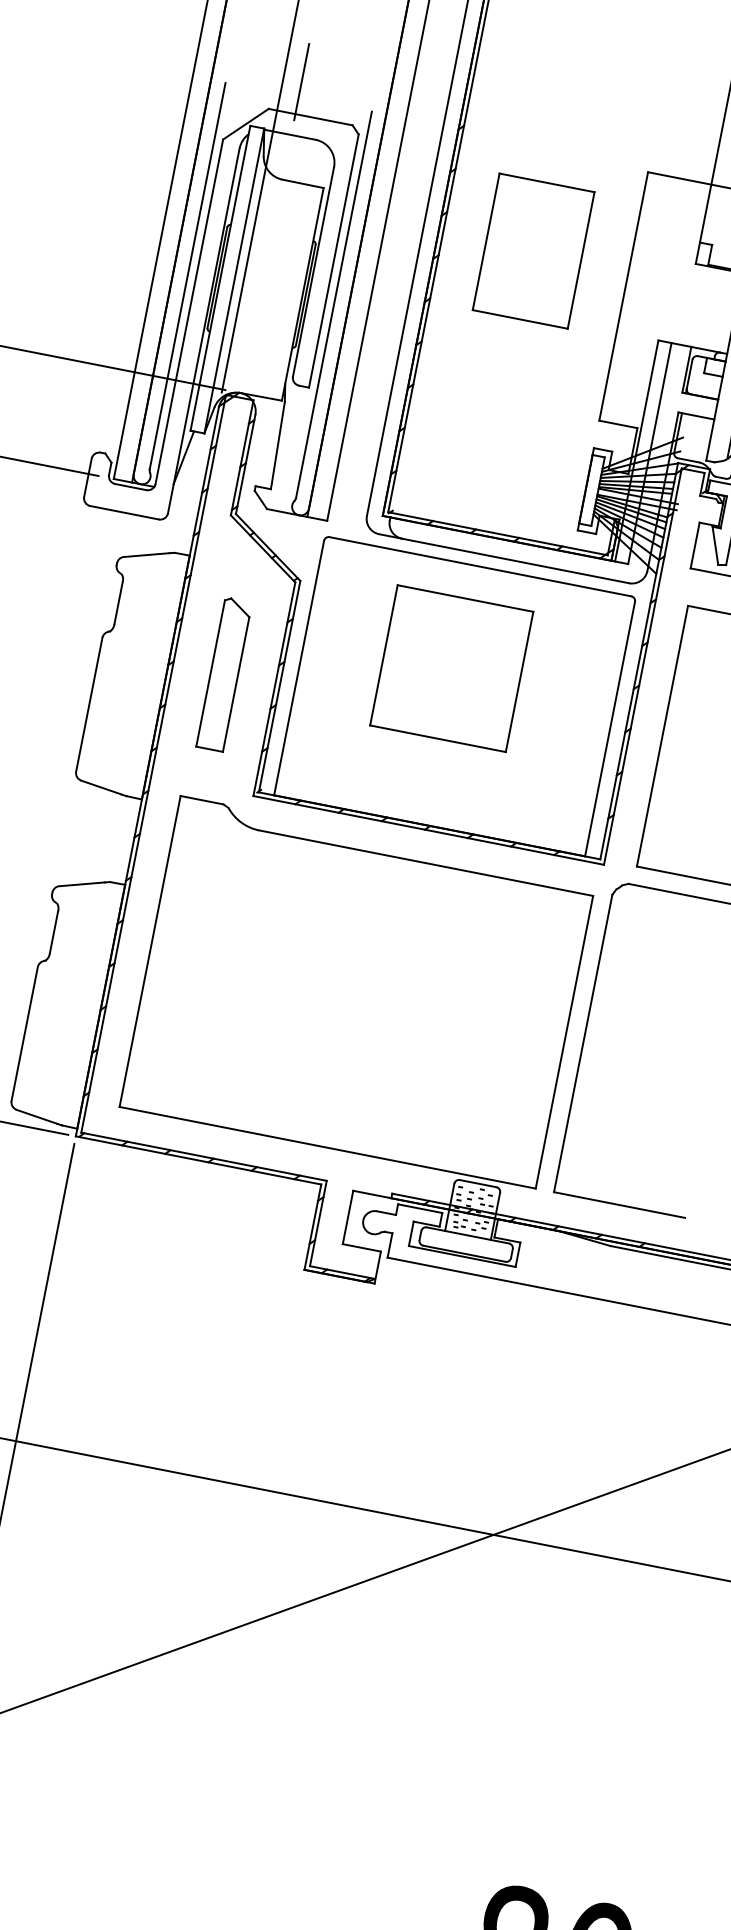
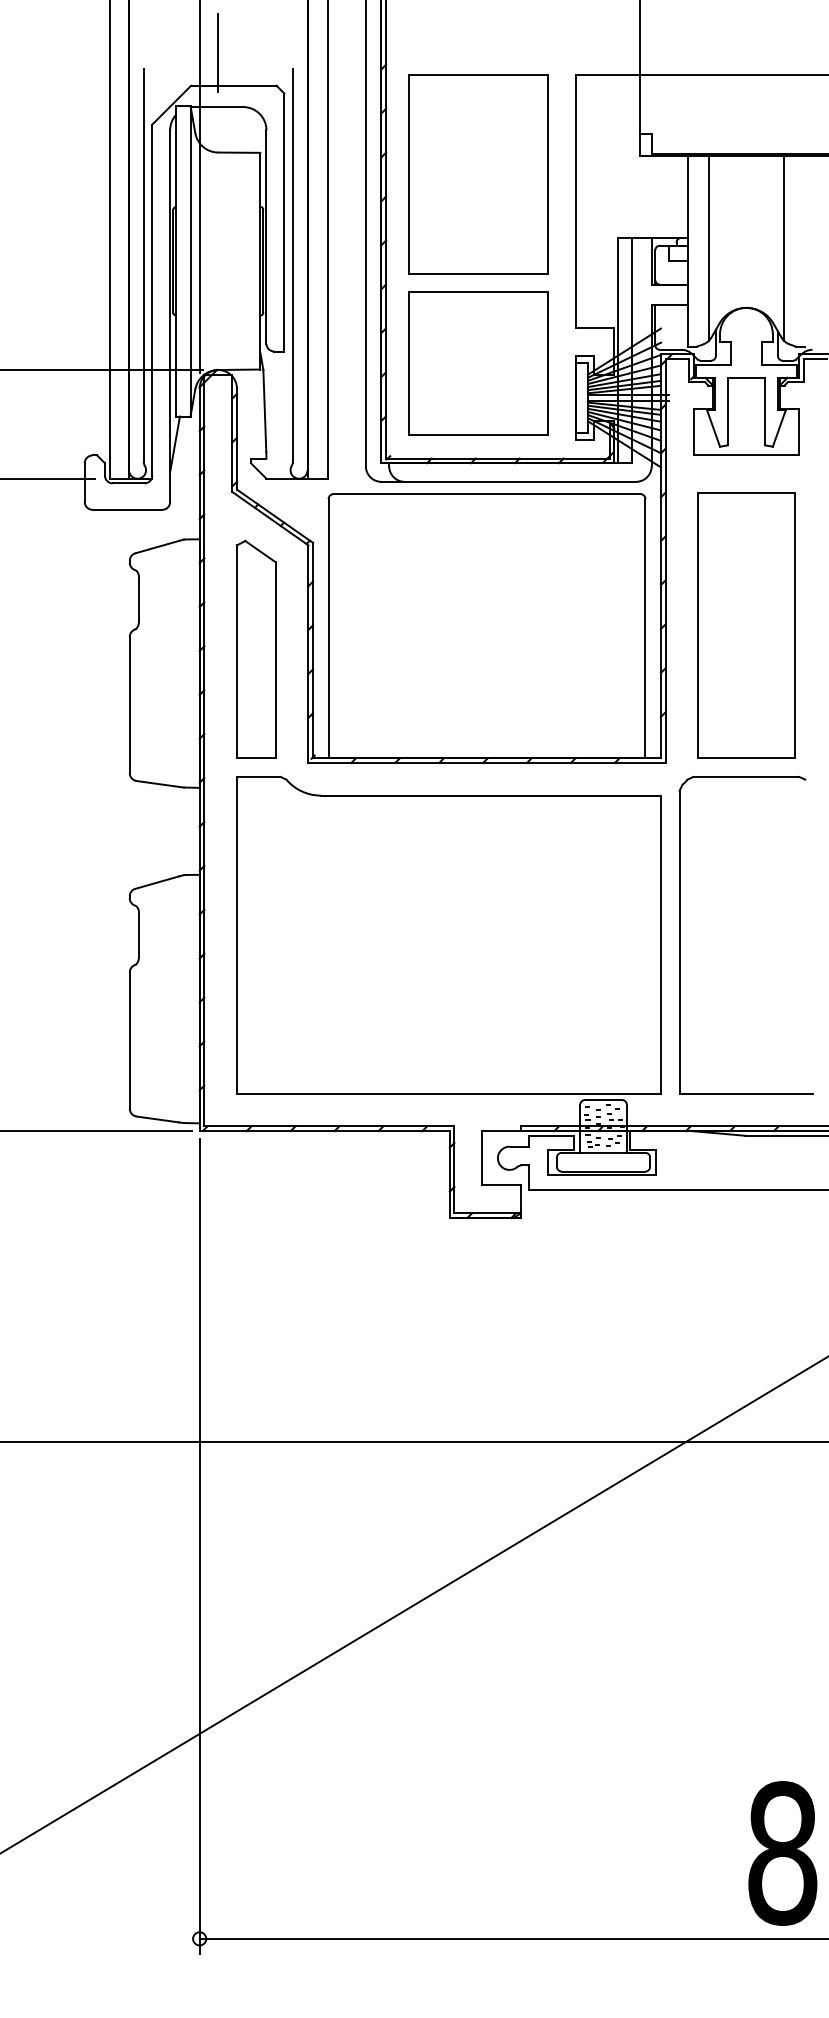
part: (533, 251) -> (478, 174), size x1.43
part: (451, 668) -> (478, 363), moved
part: (224, 673) -> (256, 648), size x1.43

